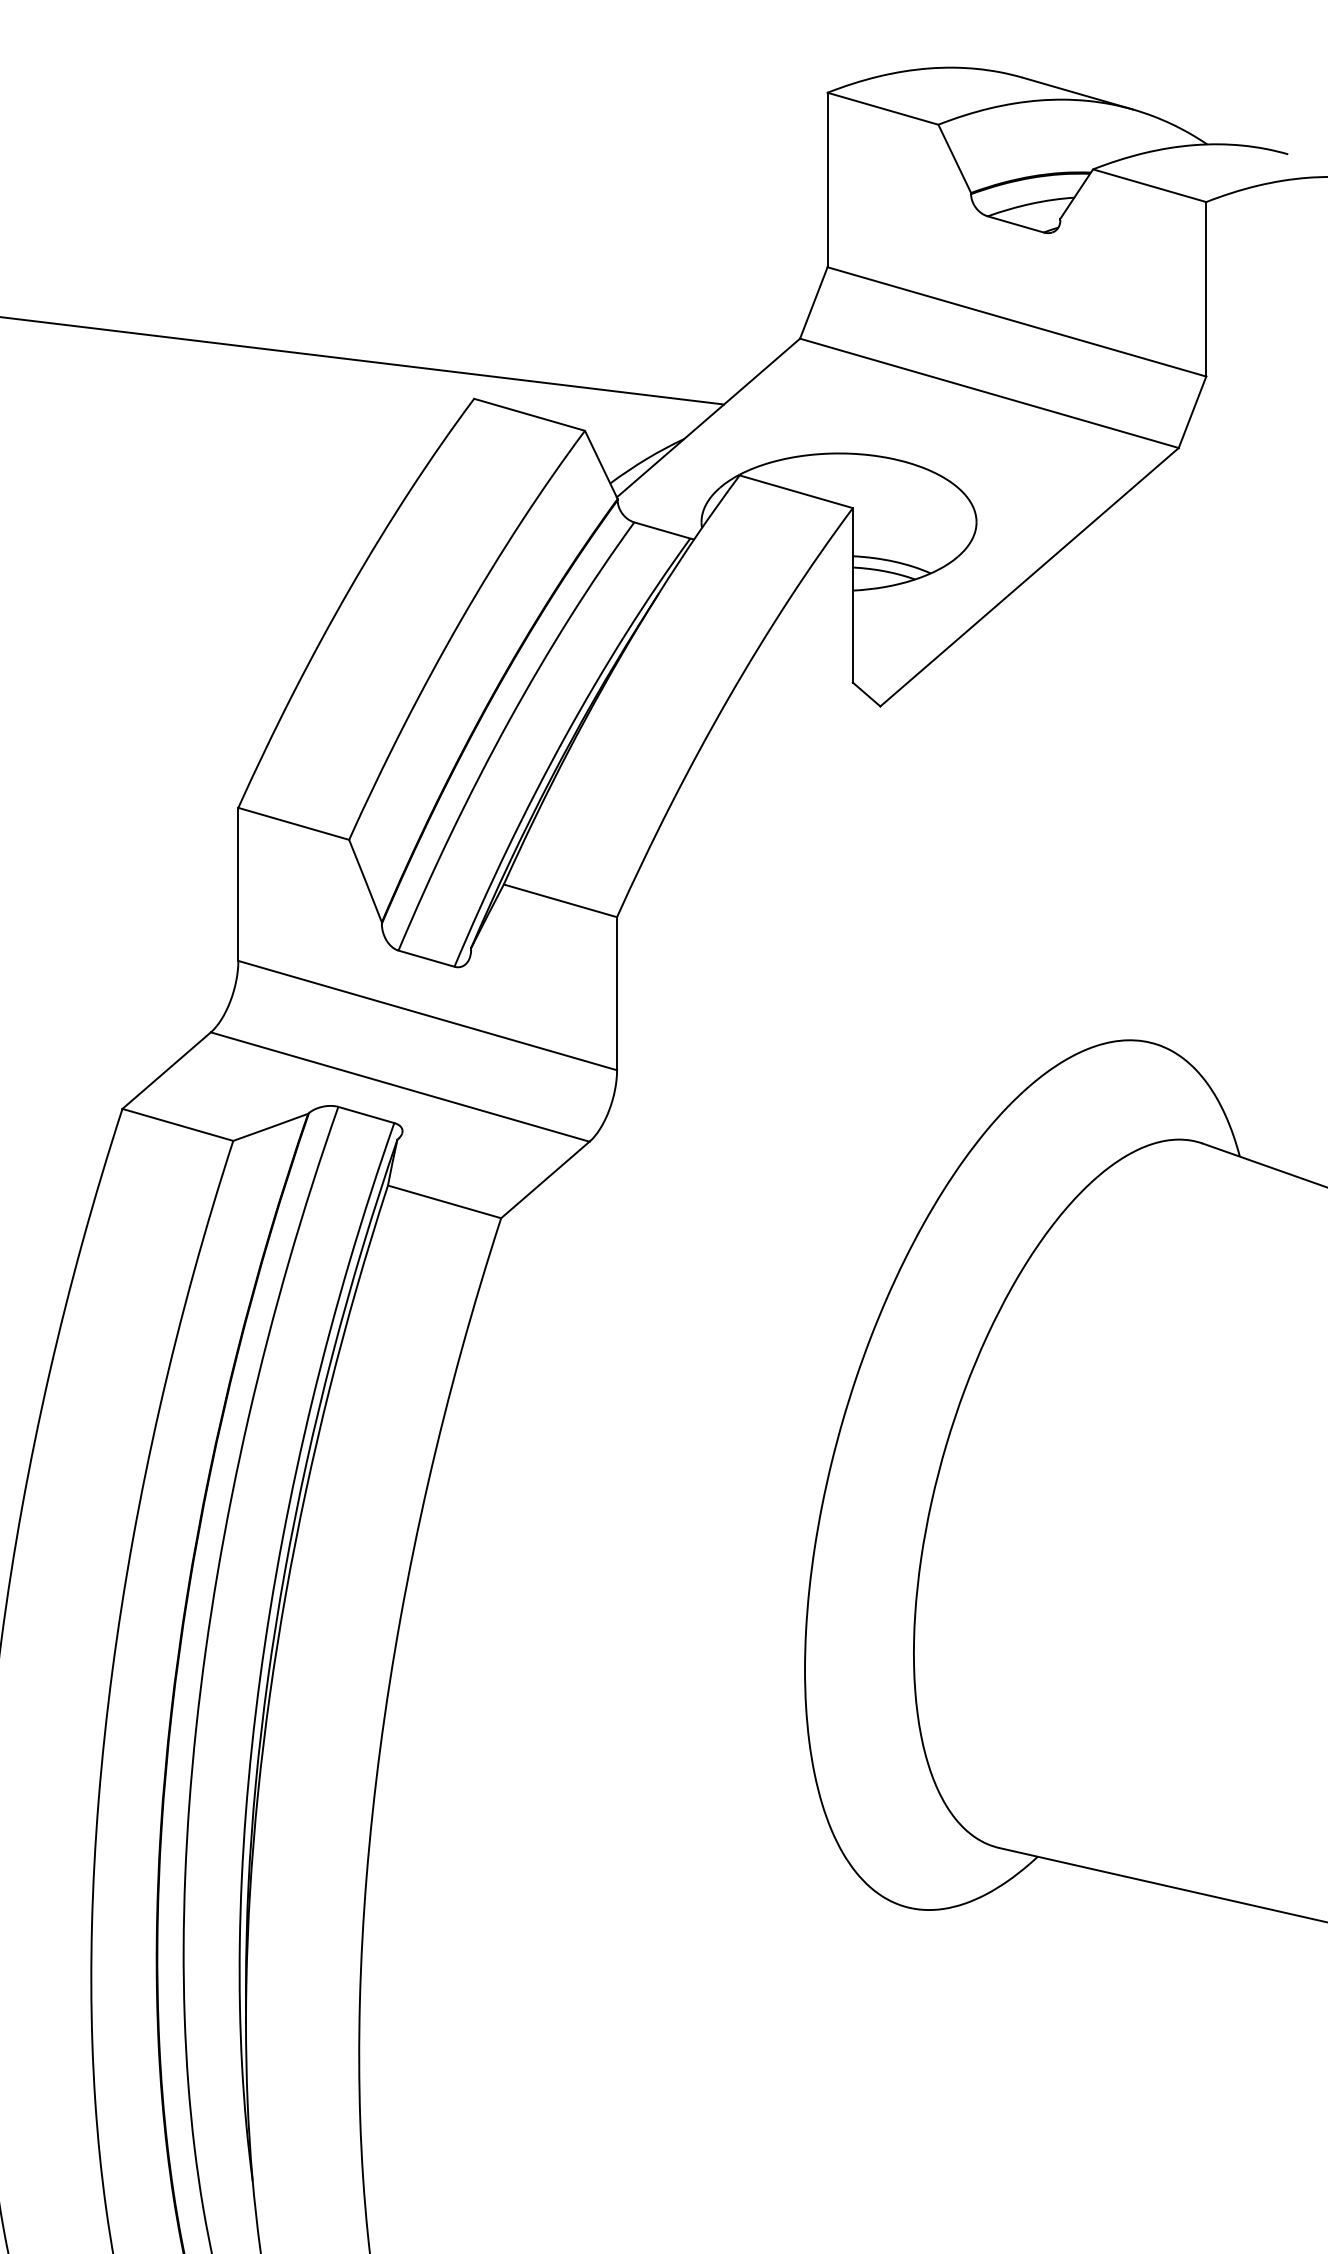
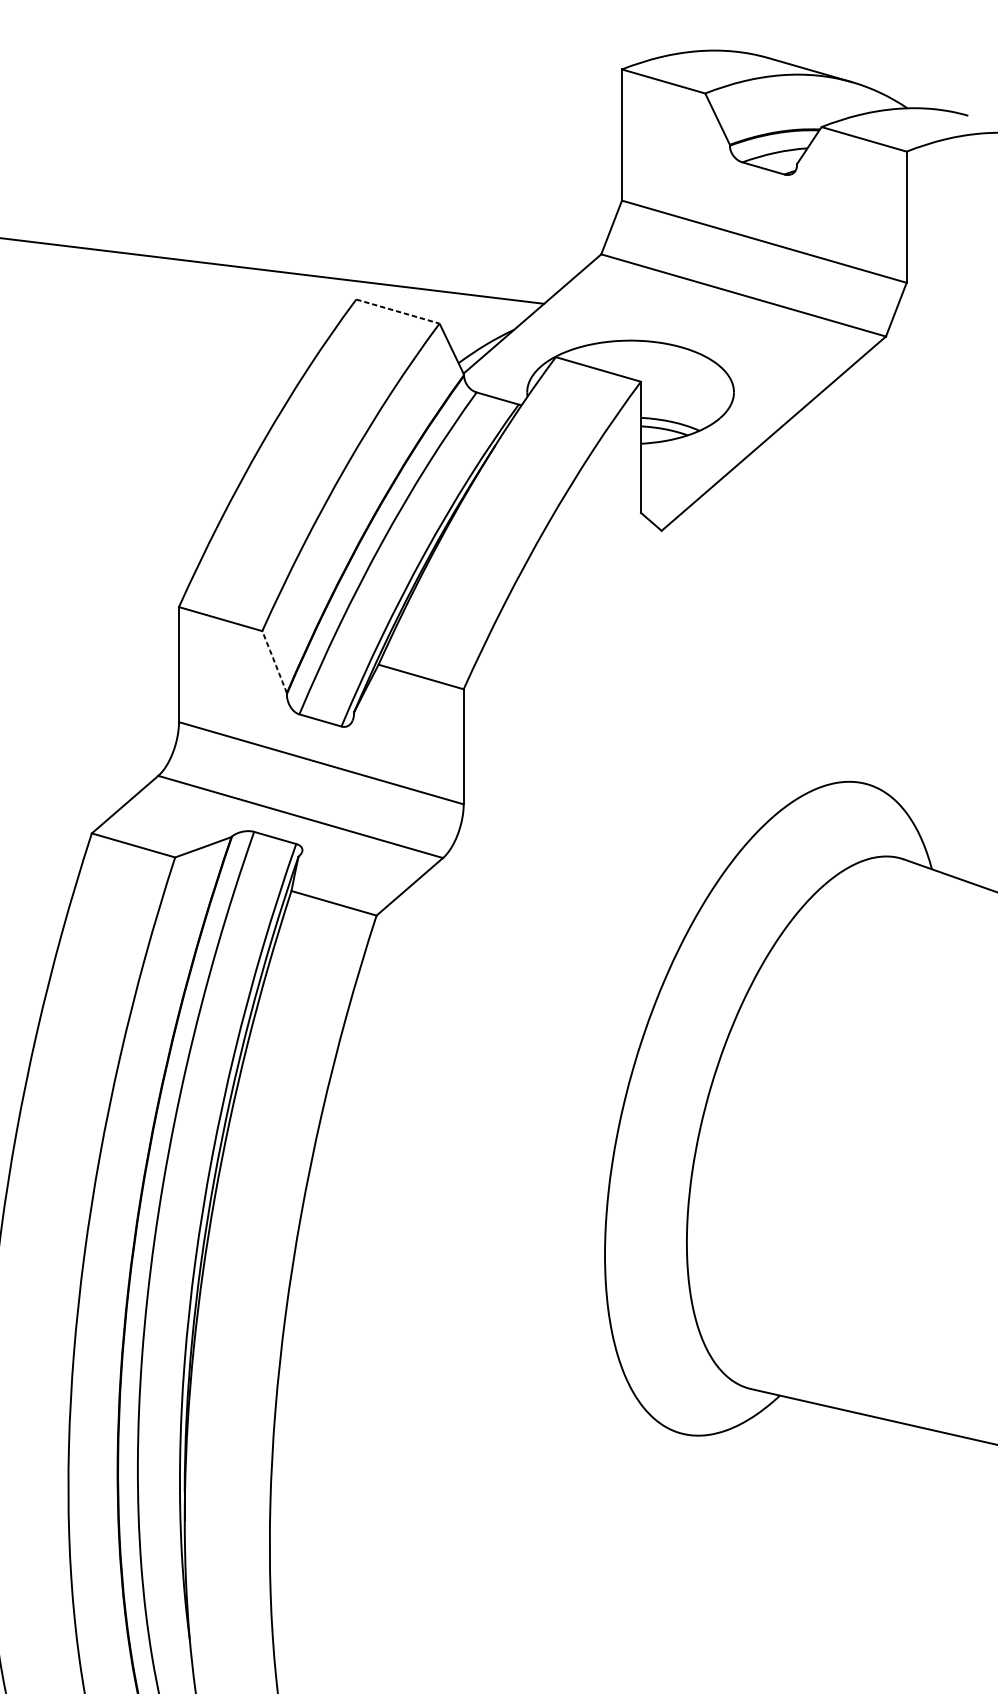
line: (529, 414) -> (397, 311), solid -> dashed
arc: (365, 881) -> (274, 662), solid -> dashed

